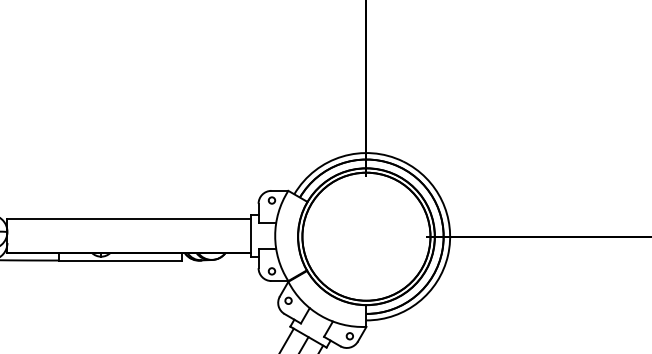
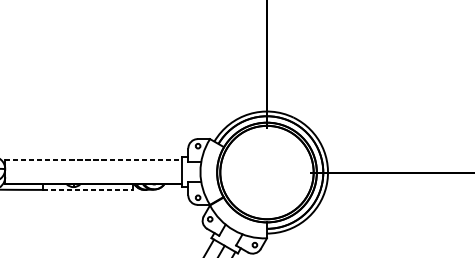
line: (129, 219) -> (94, 159), solid -> dashed
line: (121, 260) -> (88, 189), solid -> dashed

